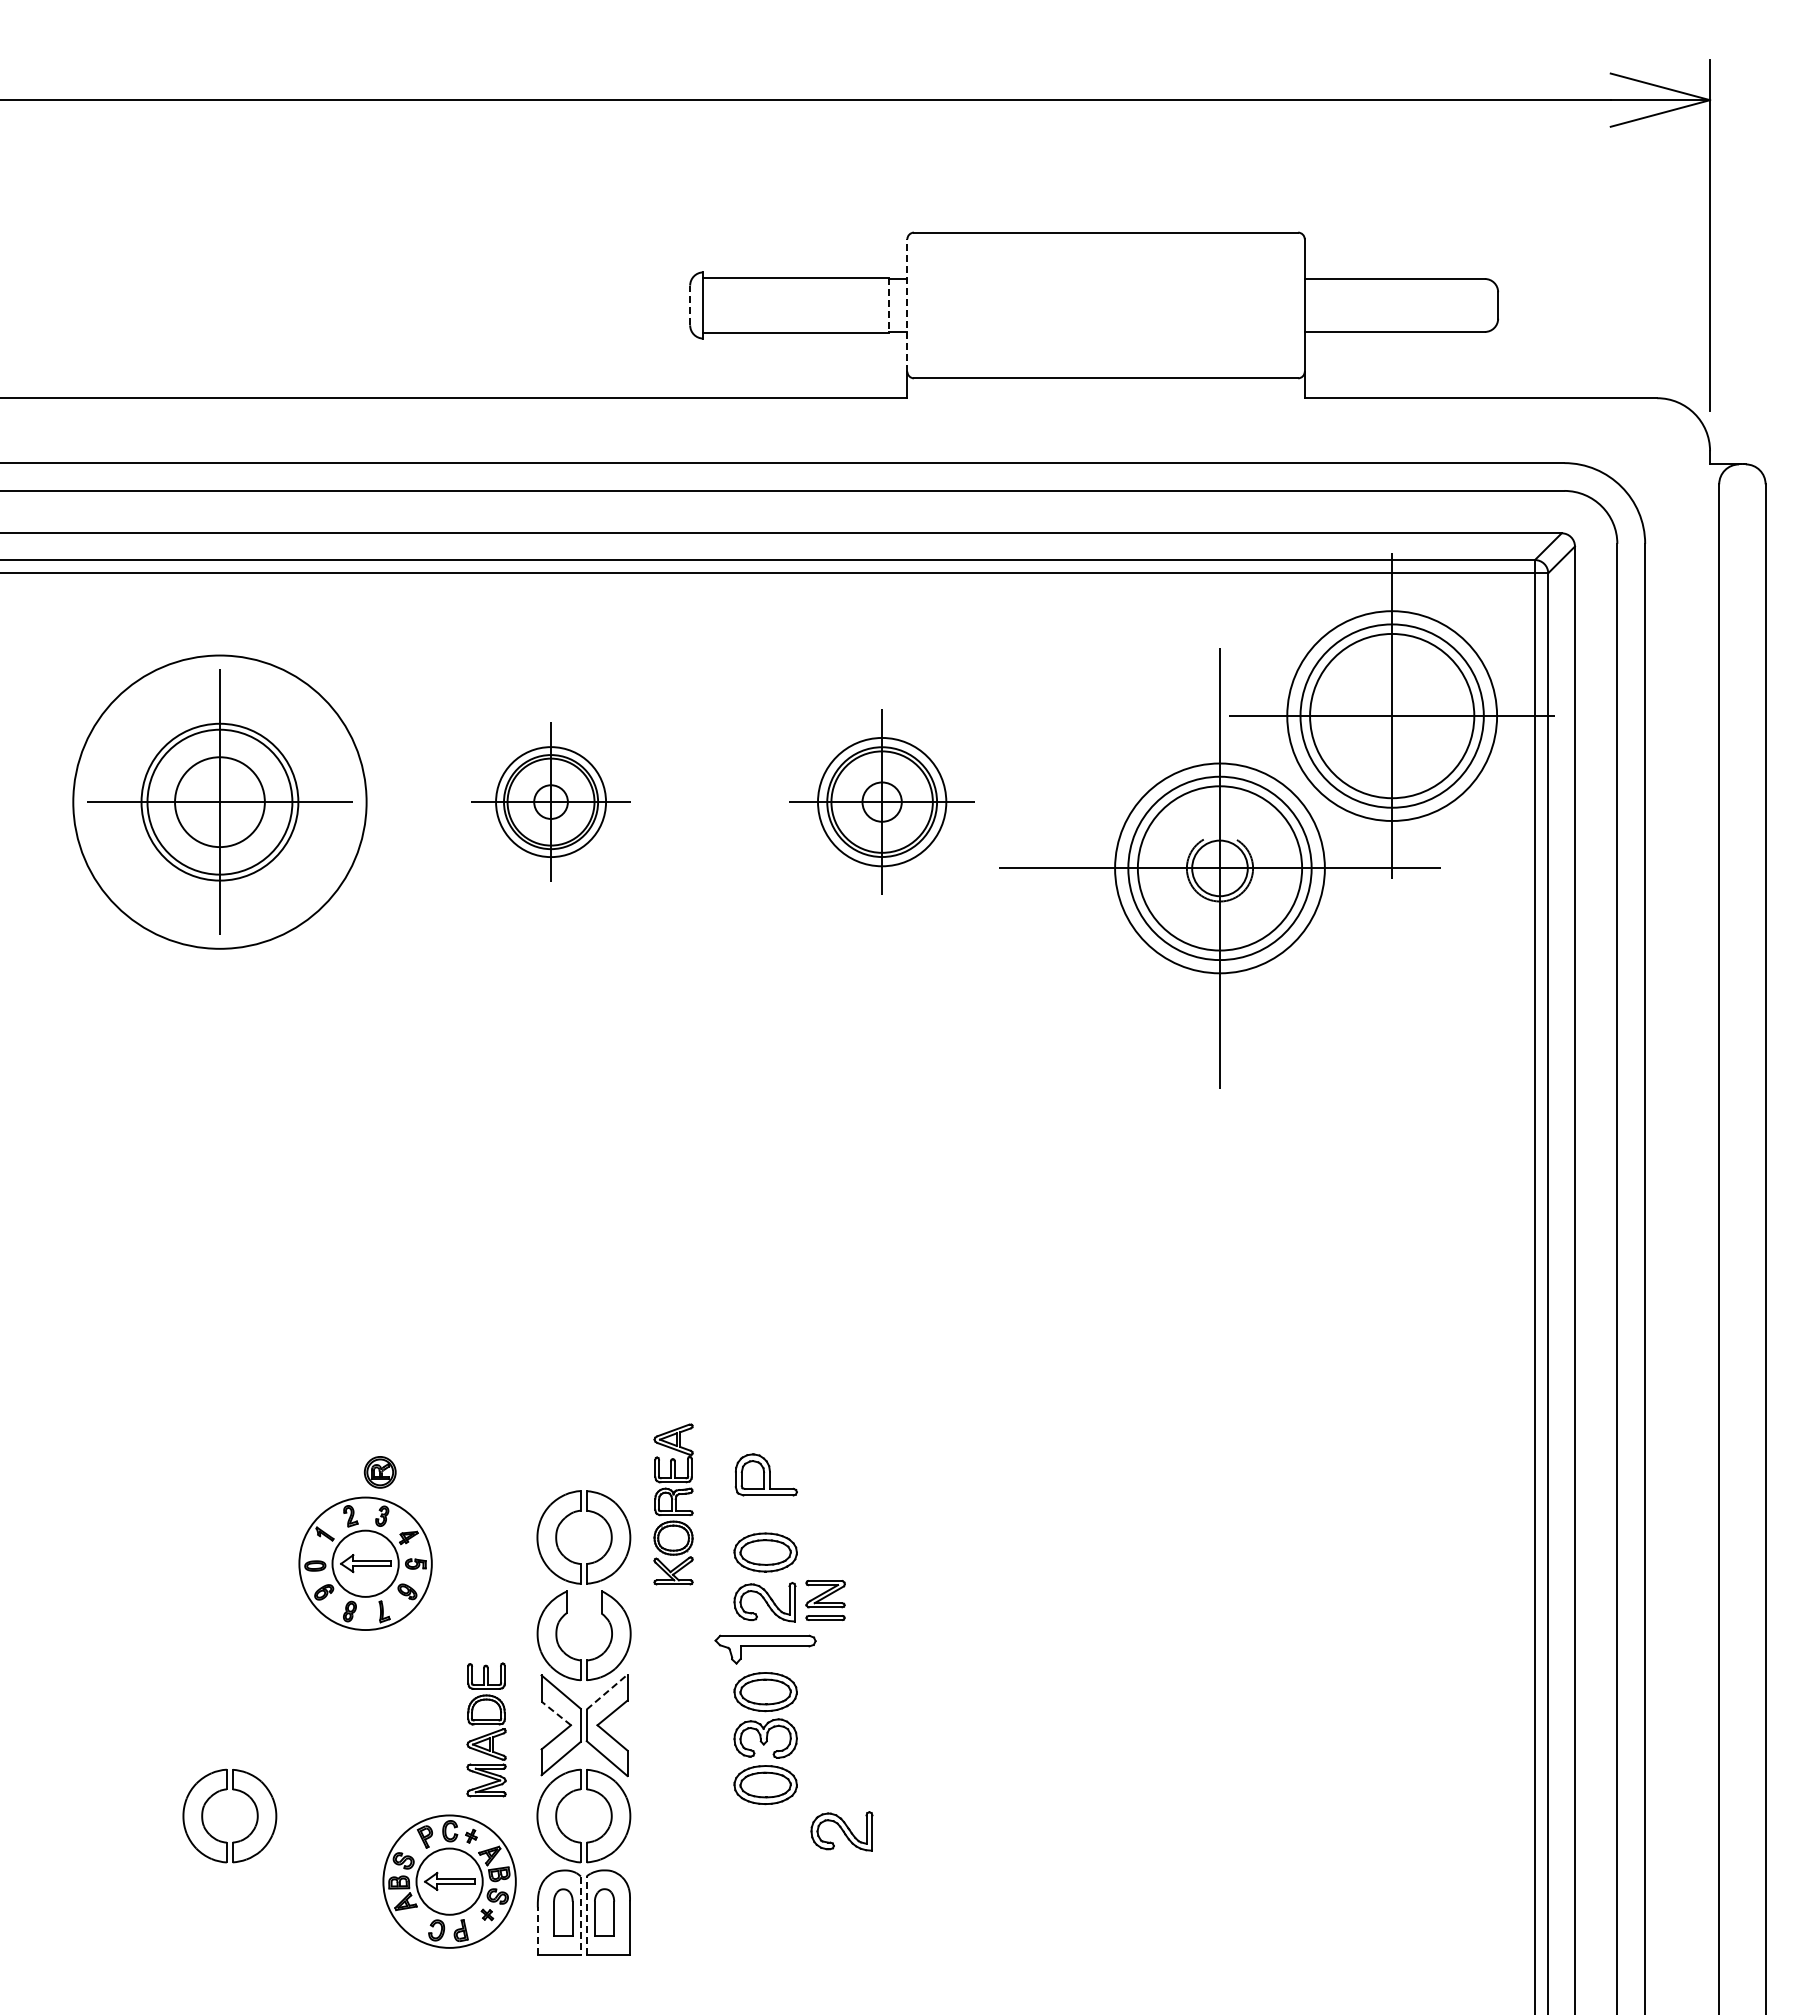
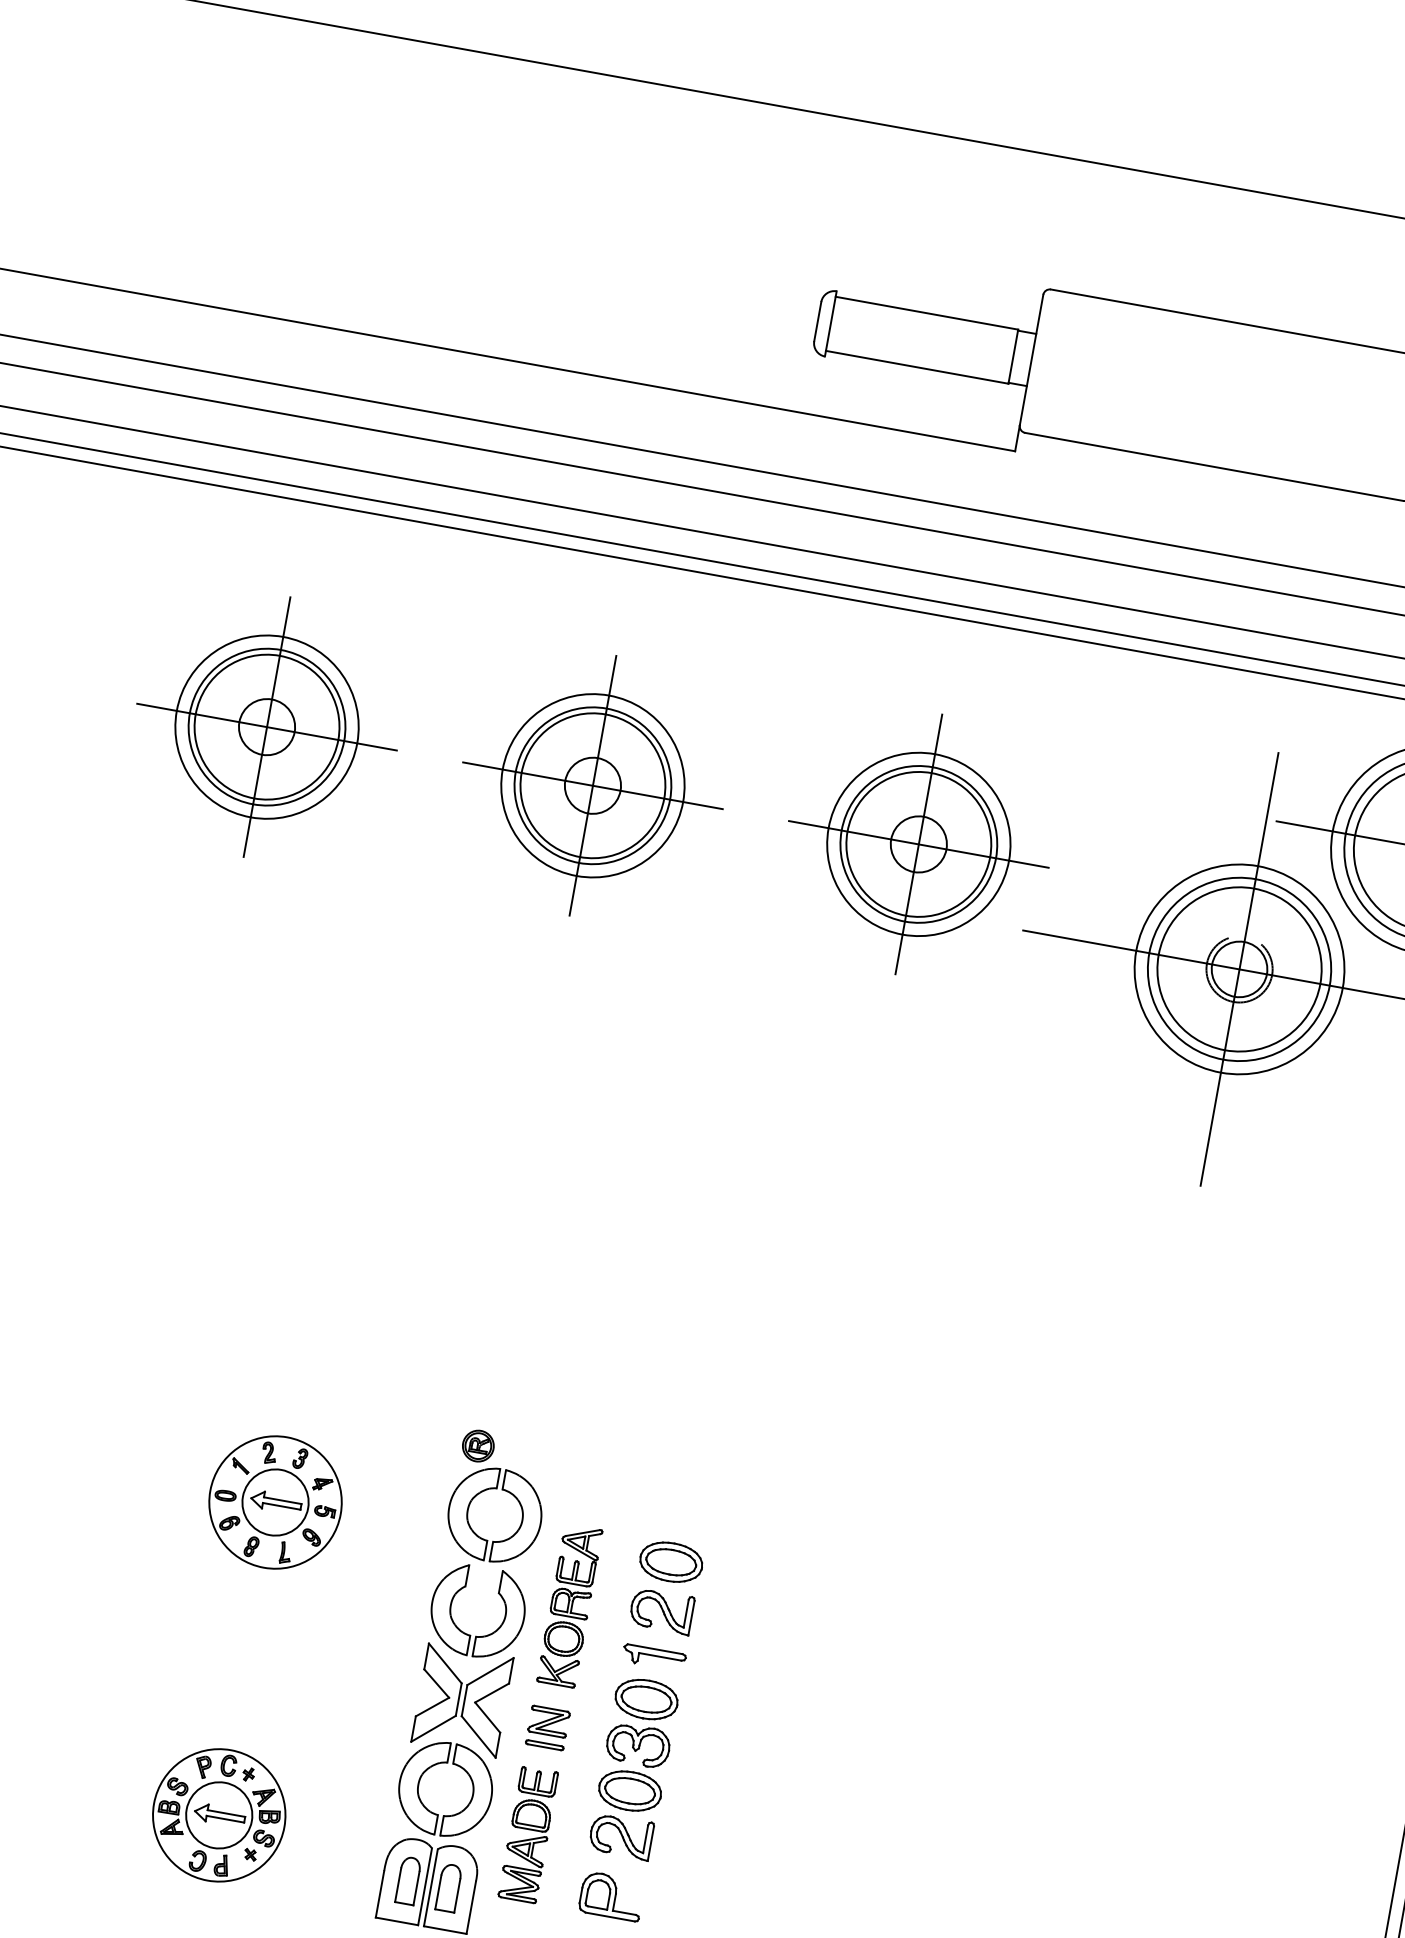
line: (907, 304) -> (1031, 359), dashed -> solid
line: (690, 305) -> (818, 321), dashed -> solid
line: (888, 305) -> (1012, 356), dashed -> solid
circle: (219, 801) -> (266, 726), size x0.62
part: (550, 801) -> (592, 785), size x1.67
part: (881, 801) -> (918, 843), size x1.43
circle: (219, 802) -> (266, 727), size x0.62
part: (379, 1472) -> (477, 1446), moved
part: (765, 1474) -> (611, 1895), moved
part: (673, 1504) -> (569, 1605), moved
part: (825, 1600) -> (547, 1727), moved
part: (765, 1649) -> (653, 1657), size x0.62
line: (607, 1692) -> (490, 1672), dashed -> solid
line: (556, 1713) -> (436, 1683), dashed -> solid
part: (486, 1729) -> (528, 1834), moved
part: (214, 1795) -> (85, 1703), removed
part: (841, 1831) -> (620, 1836), moved
part: (449, 1881) -> (219, 1815), moved
line: (586, 1914) -> (430, 1886), dashed -> solid
line: (580, 1916) -> (424, 1887), dashed -> solid
line: (537, 1930) -> (379, 1893), dashed -> solid

